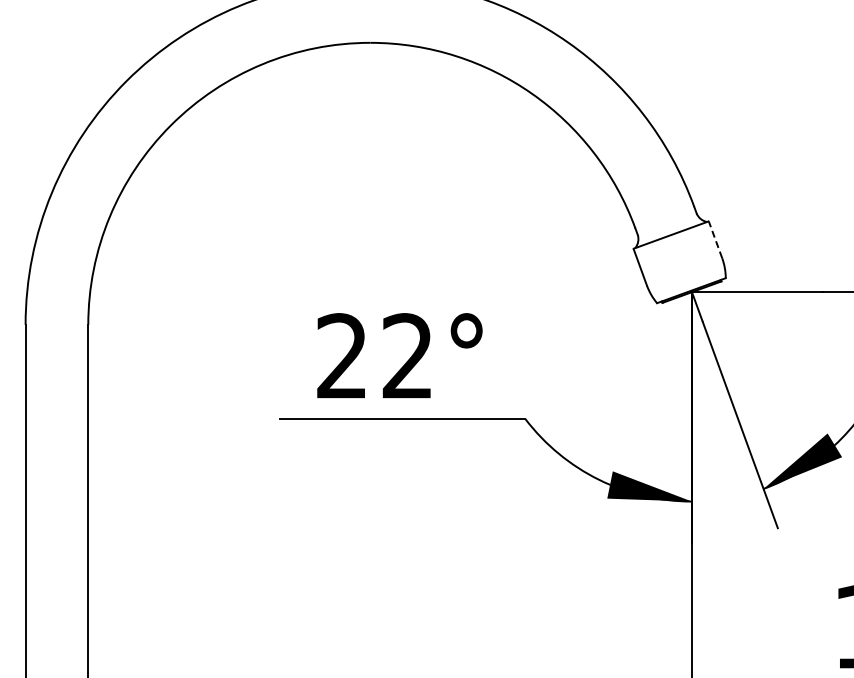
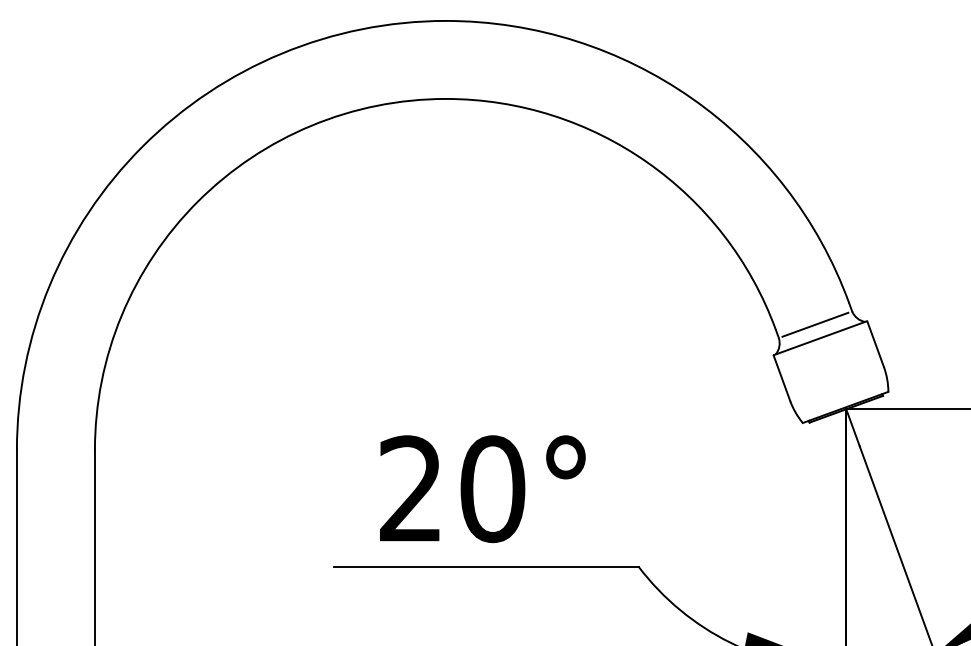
line: (666, 223) -> (814, 323), added
line: (715, 239) -> (875, 343), dashed -> solid
text: (407, 356) -> (492, 489), 22° -> 20°

